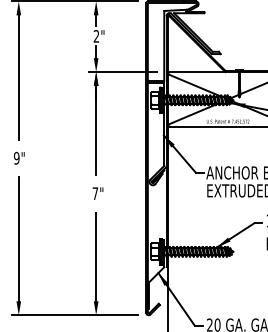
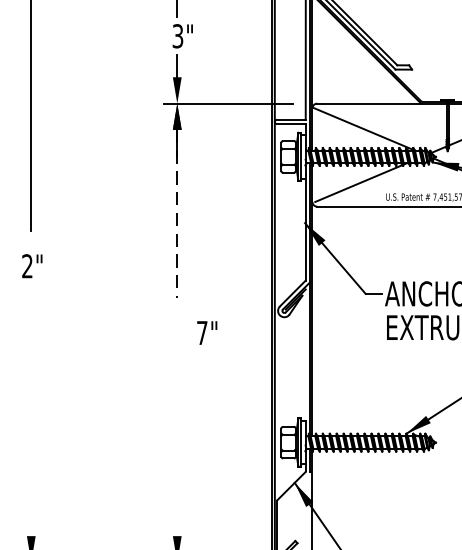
text: (96, 36) -> (177, 36), 2" -> 3"
line: (96, 130) -> (177, 213), solid -> dashed
text: (16, 158) -> (26, 266), 9" -> 2"
text: (97, 193) -> (206, 332), moved
line: (18, 239) -> (30, 419), removed
line: (96, 256) -> (177, 451), removed

